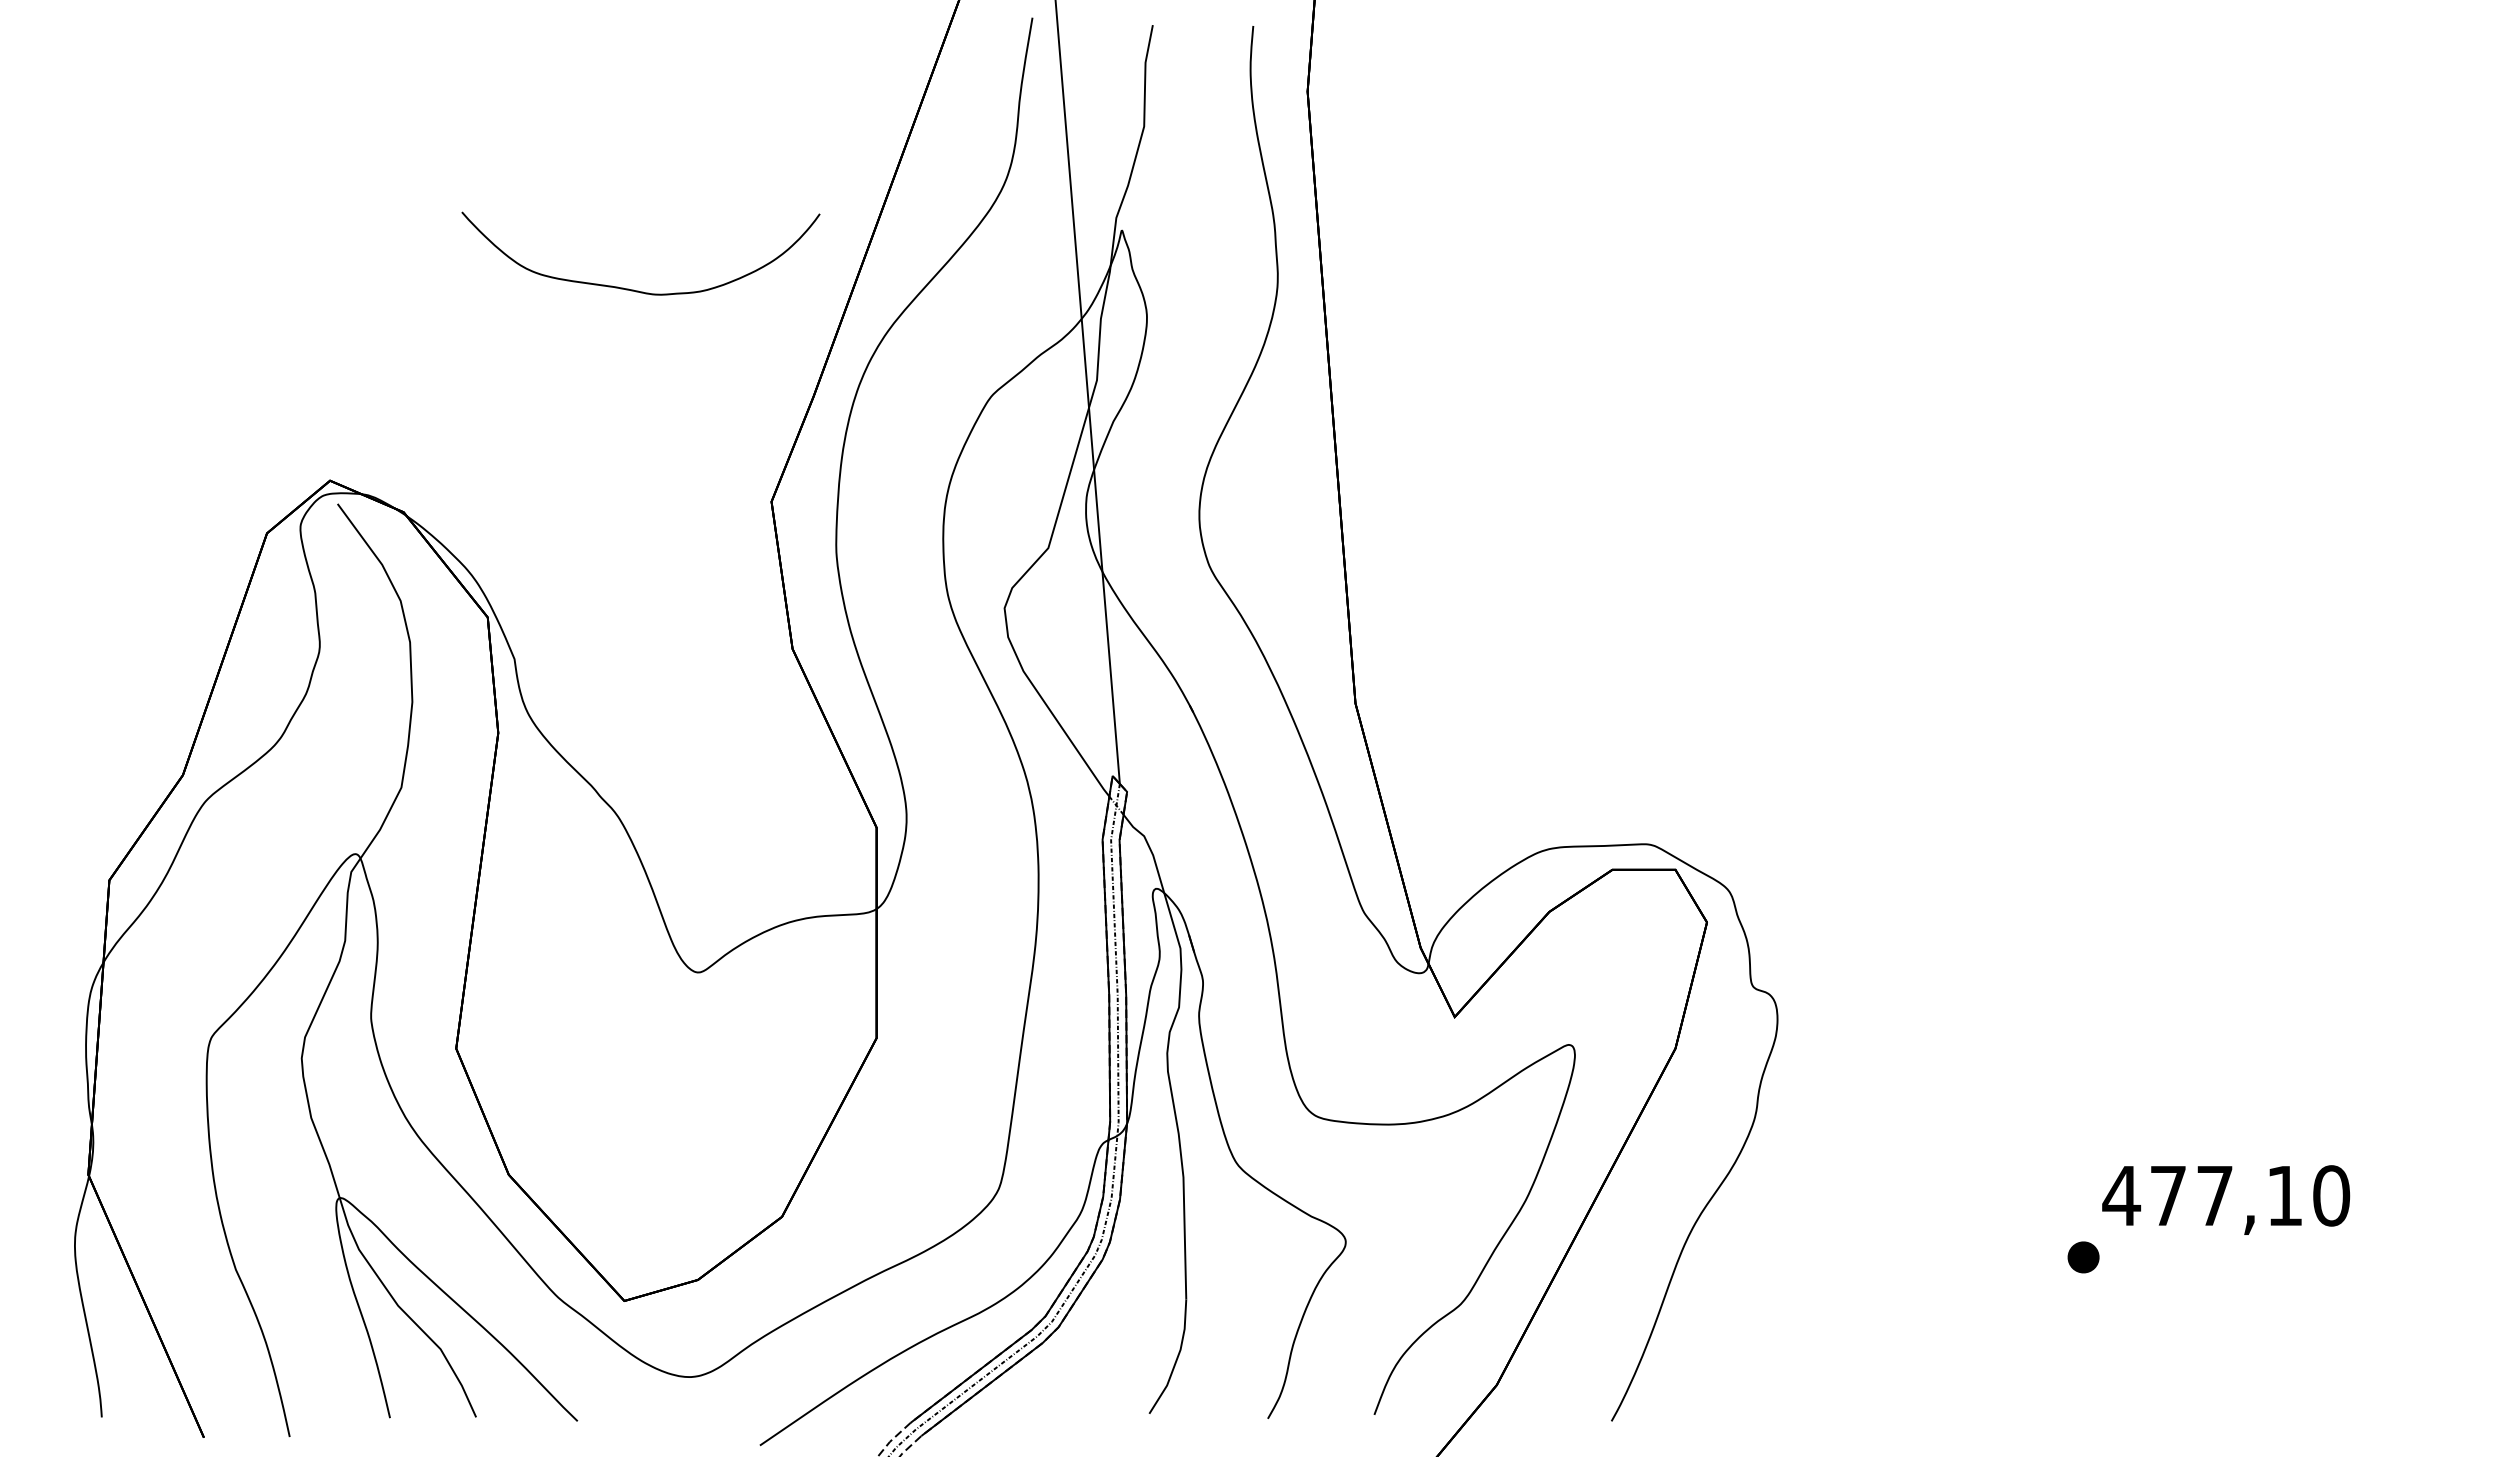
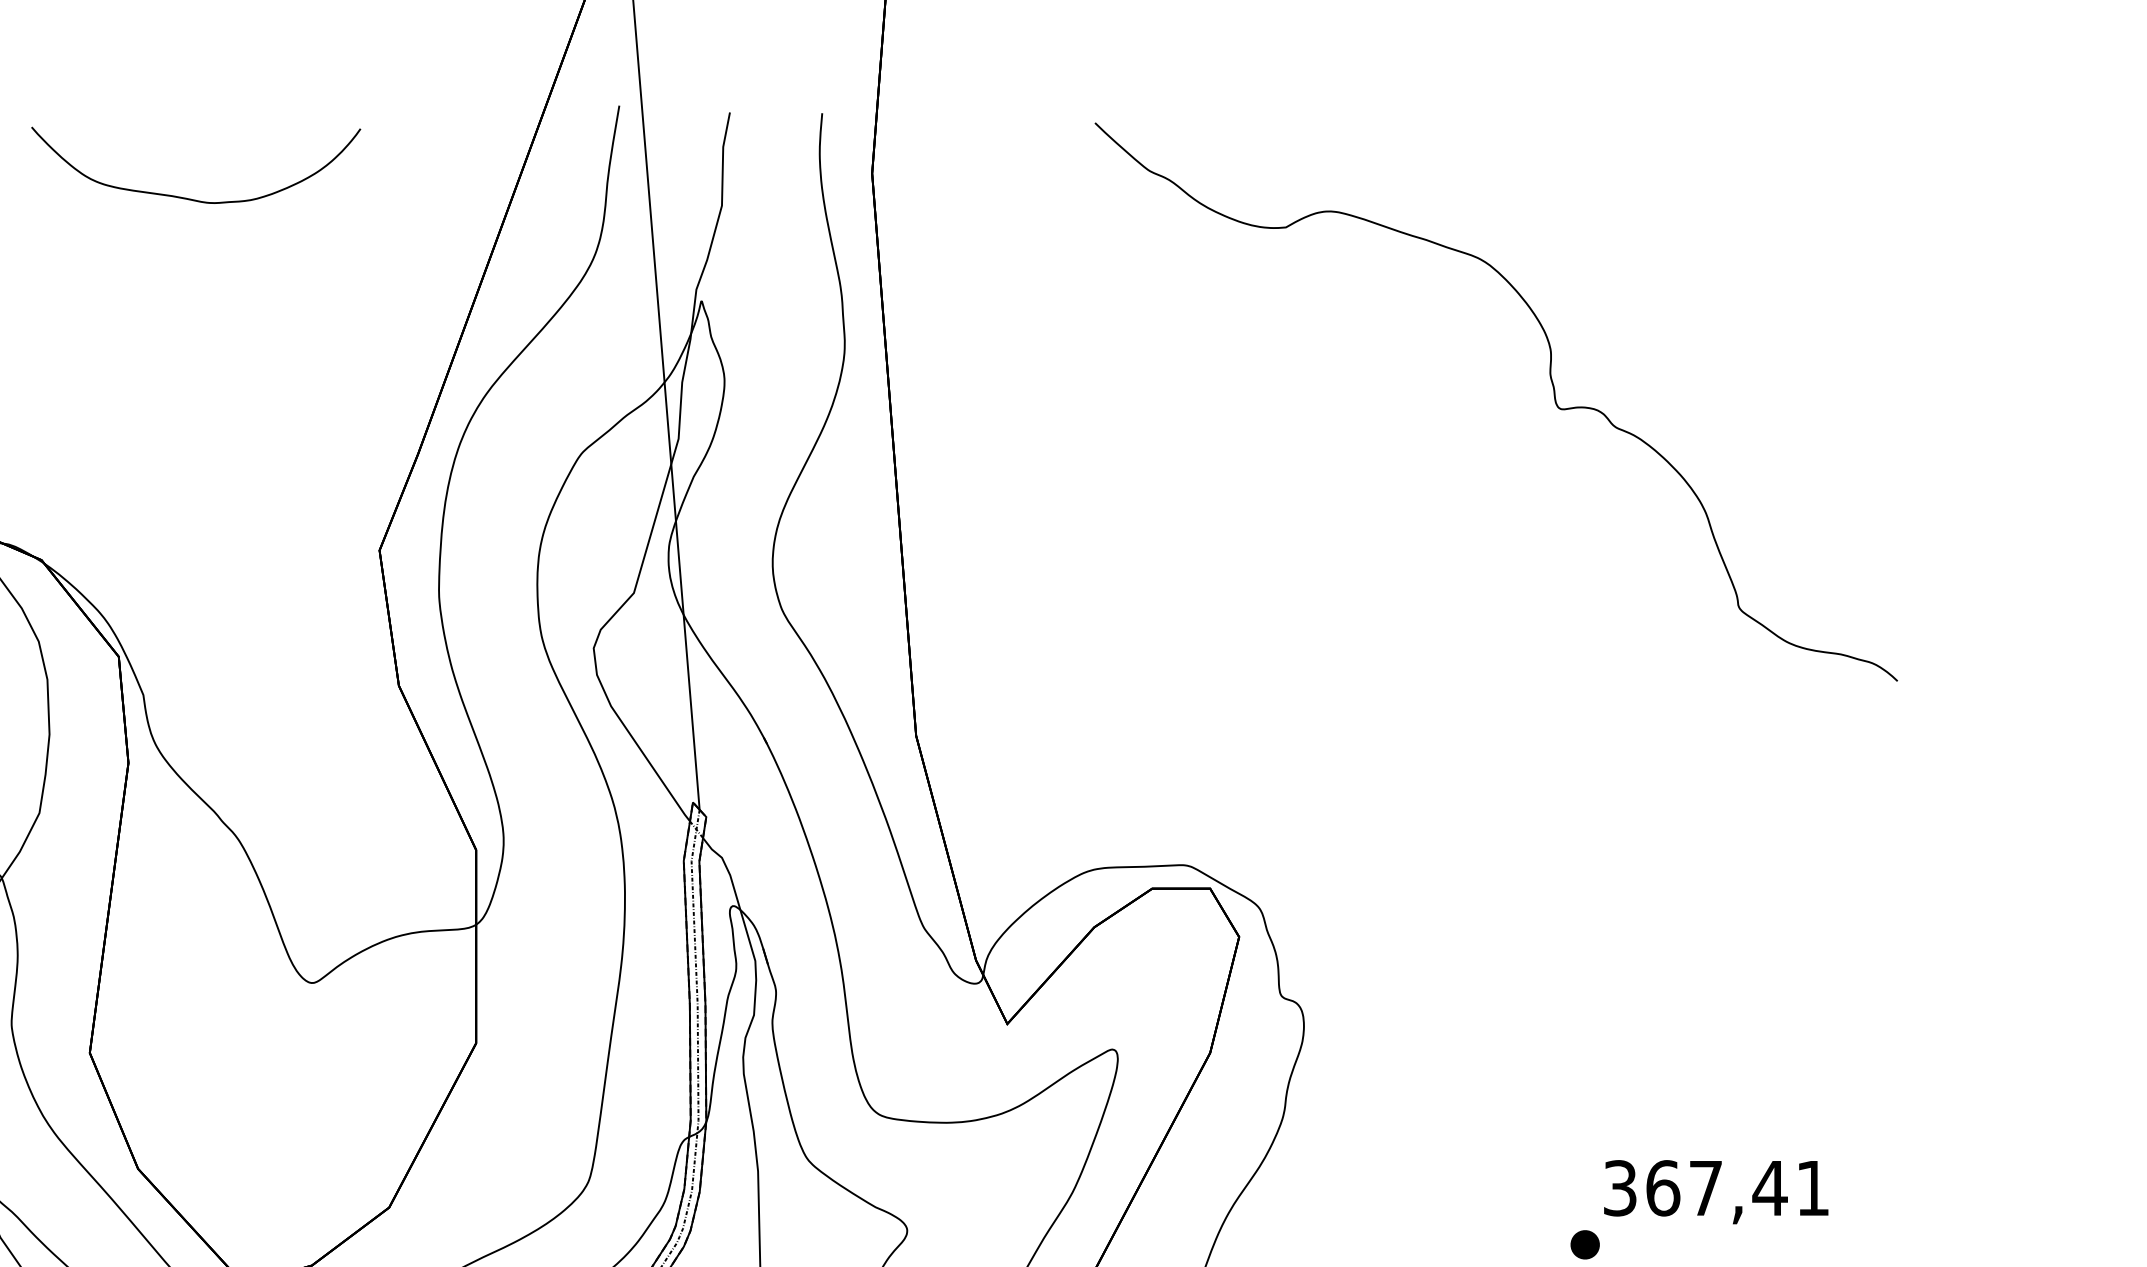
part: (633, 289) -> (189, 198), moved
part: (2049, 336) -> (1553, 398), added
text: (2226, 1195) -> (1716, 1187), 477,10 -> 367,41

